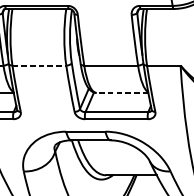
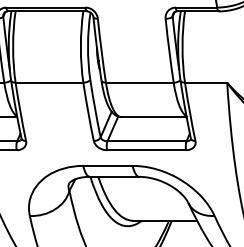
line: (39, 65) -> (49, 82), dashed -> solid
line: (122, 93) -> (154, 117), dashed -> solid

